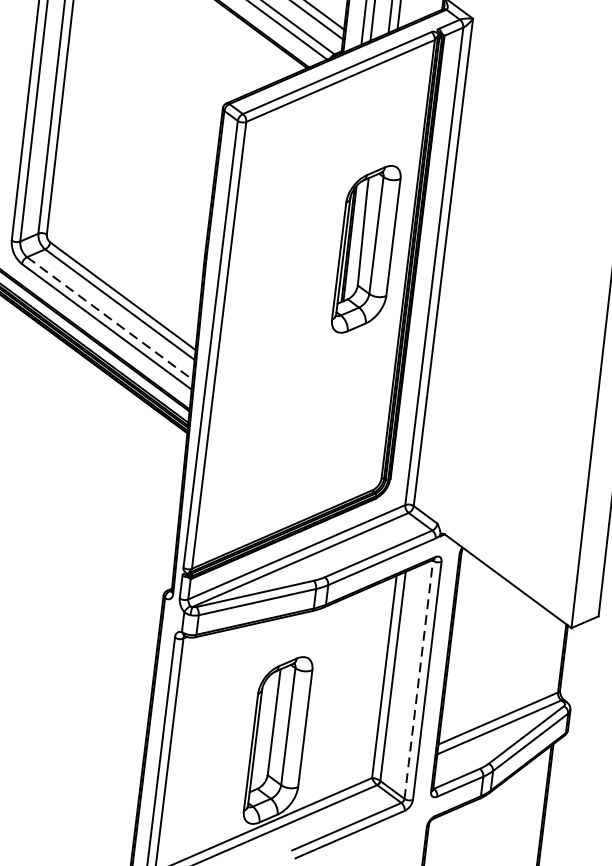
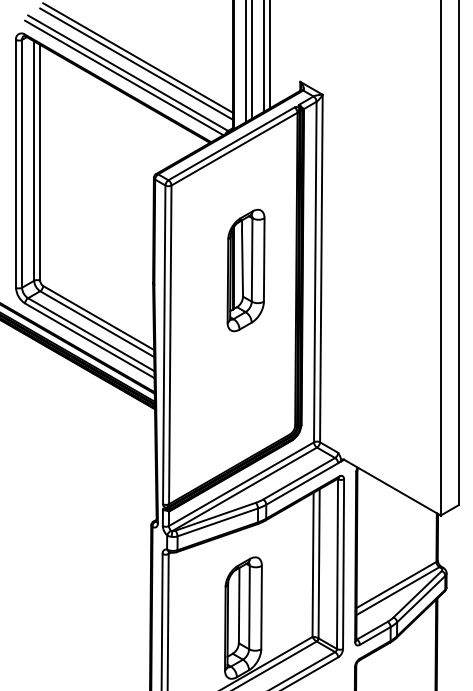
part: (365, 249) -> (245, 270), moved
line: (110, 318) -> (91, 334), dashed -> solid
line: (418, 680) -> (337, 564), dashed -> solid

